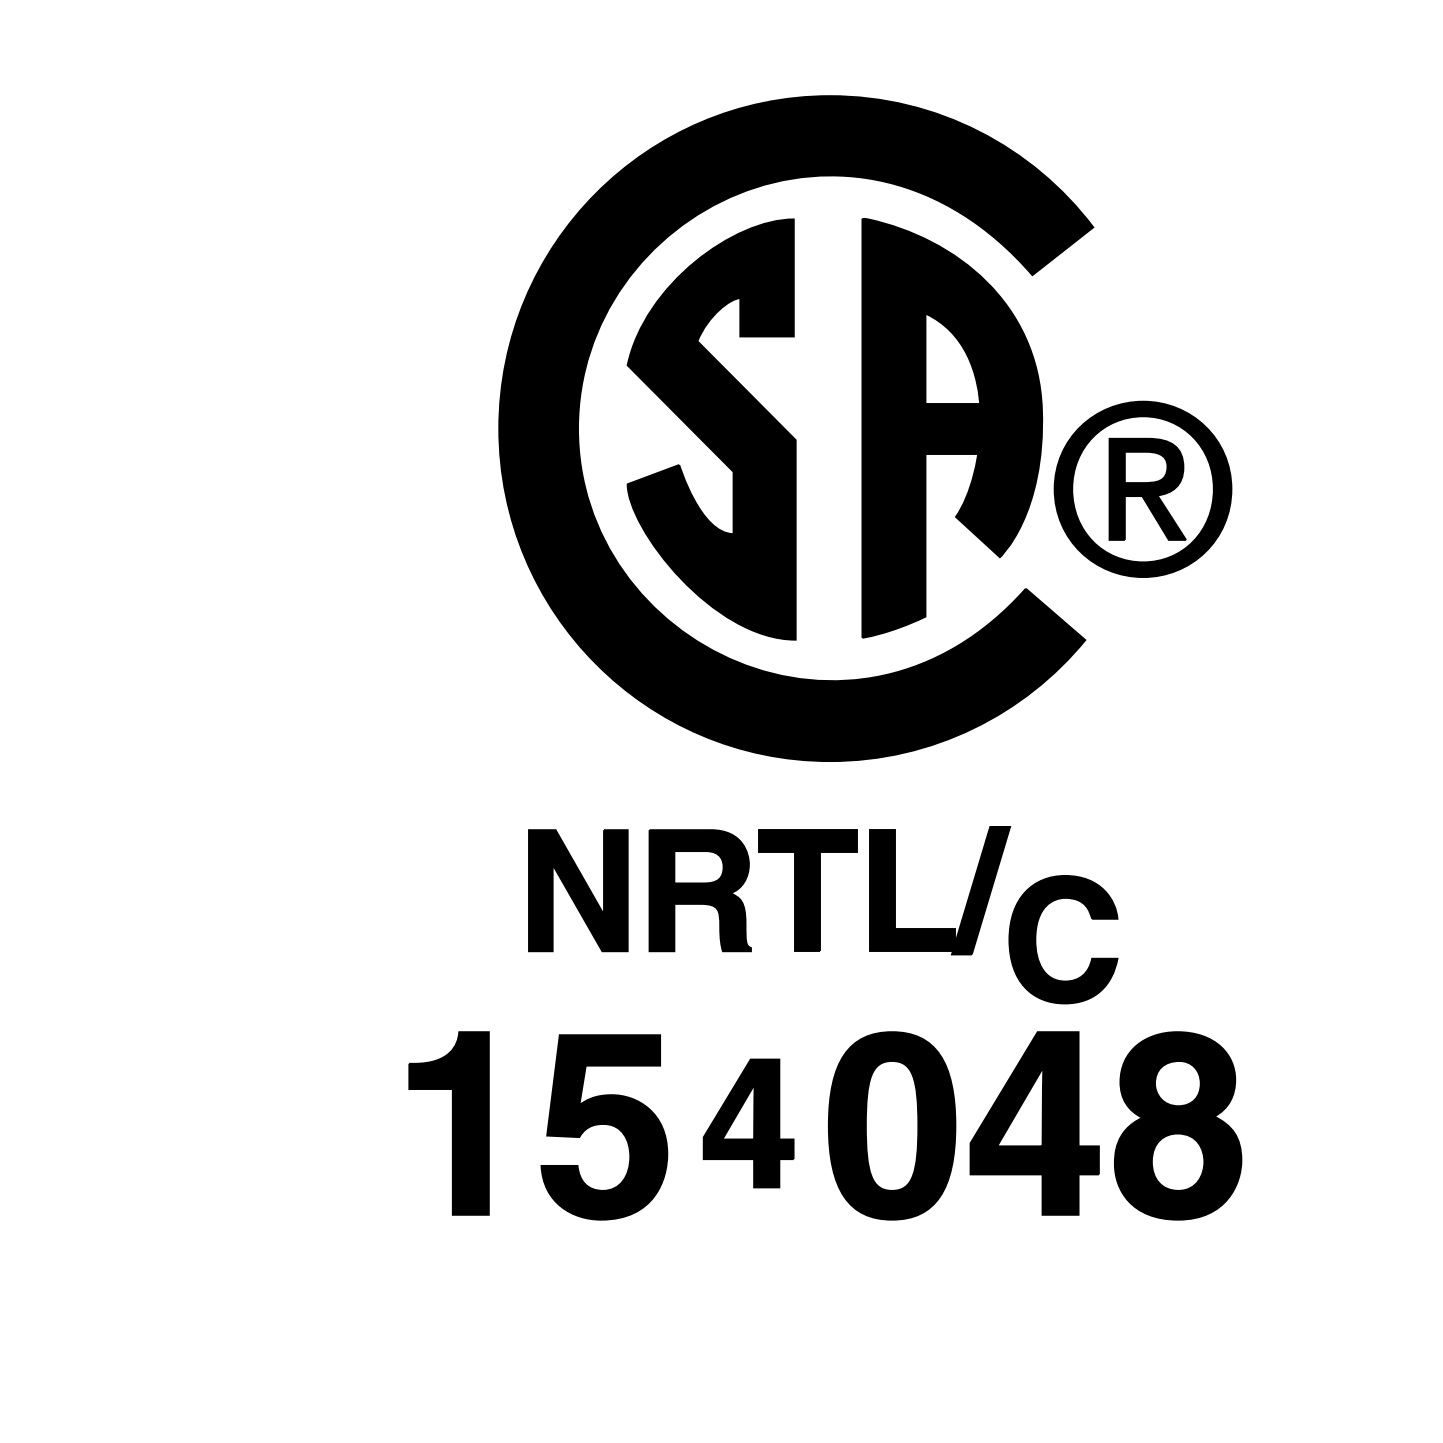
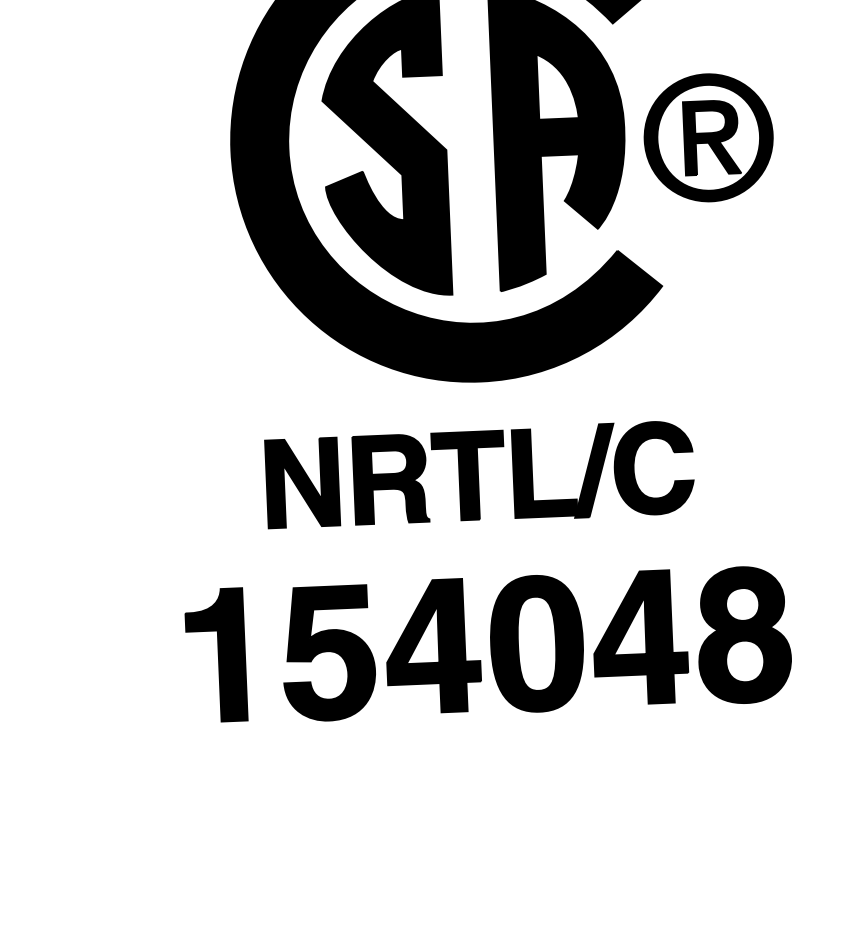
part: (1142, 488) -> (708, 137), moved
part: (1036, 939) -> (634, 468), moved
part: (748, 1123) -> (432, 646), size x1.43

